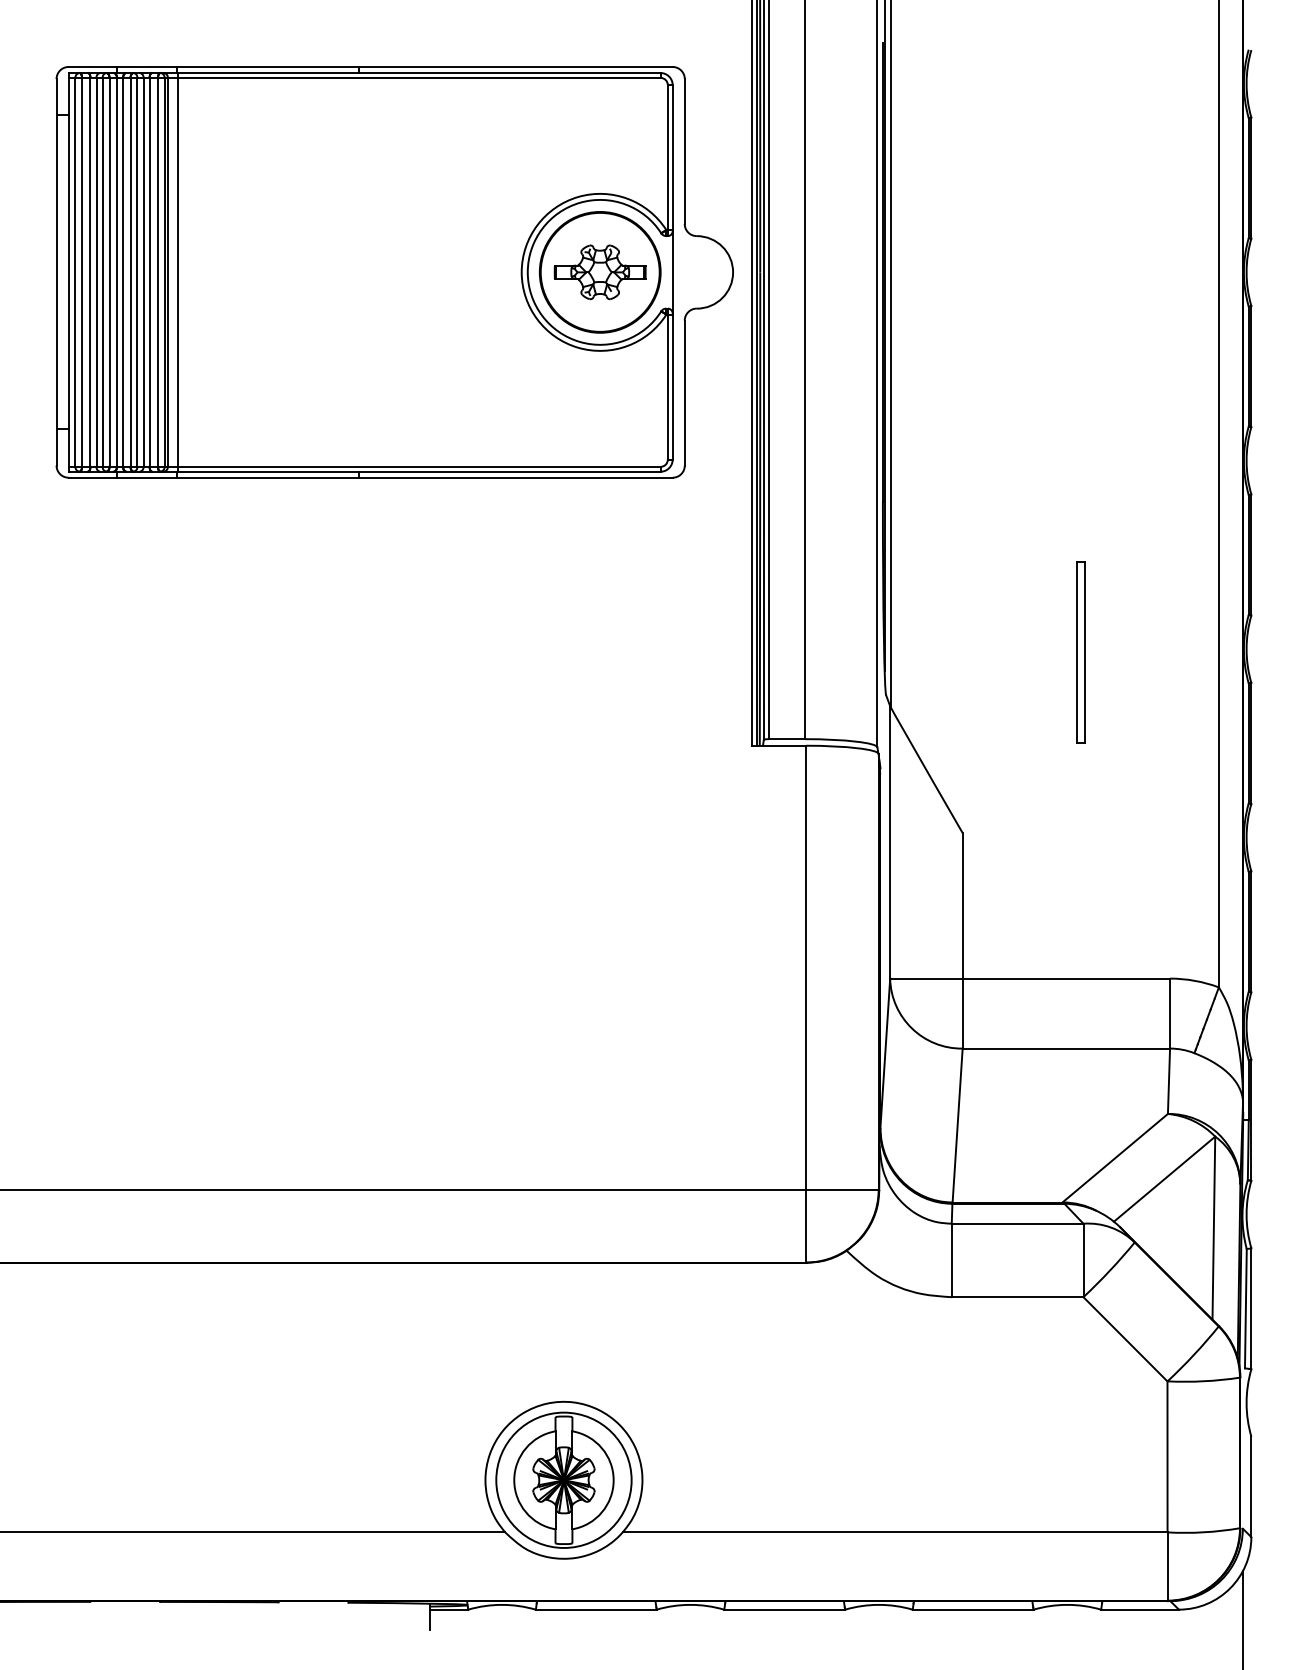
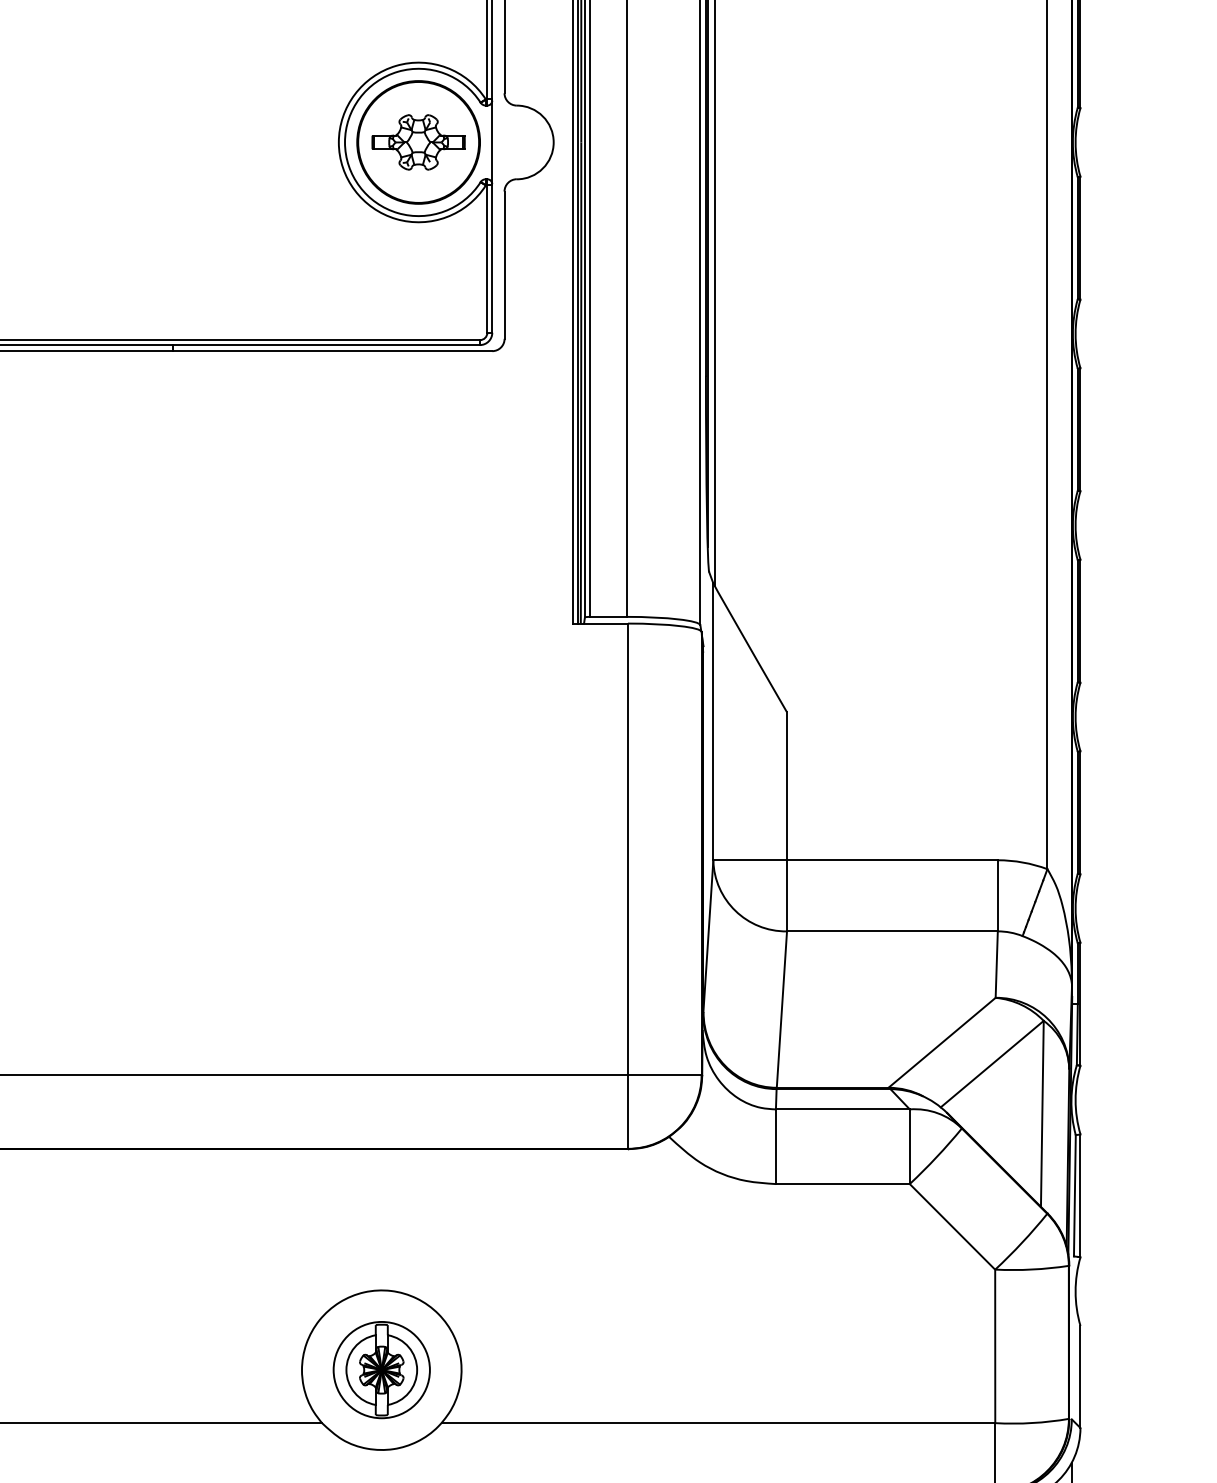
part: (1080, 652) -> (906, 528), removed
part: (563, 1479) -> (381, 1369), size x0.7

